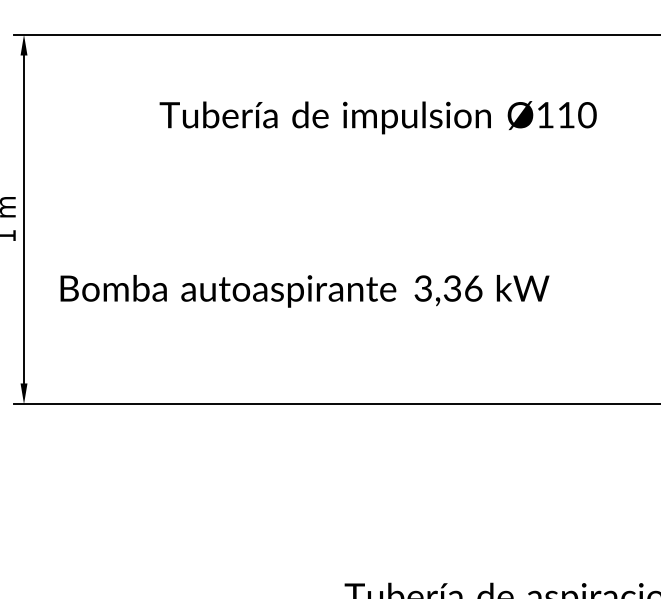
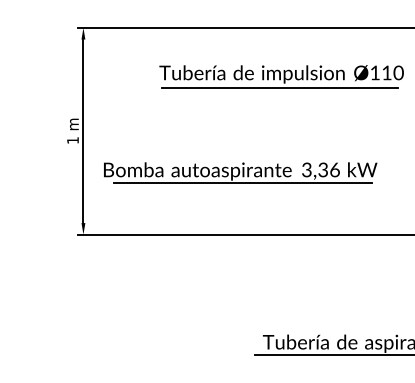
line: (374, 143) -> (279, 88), added
line: (308, 310) -> (242, 182), added

